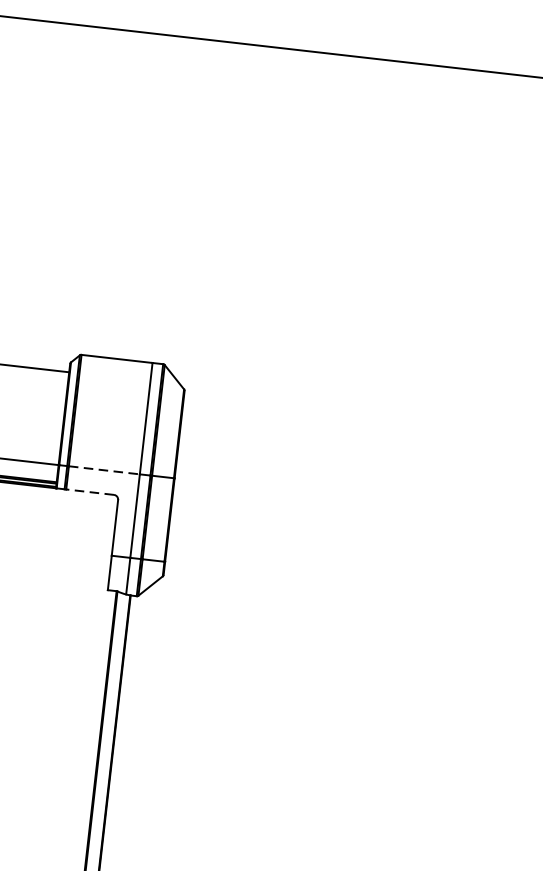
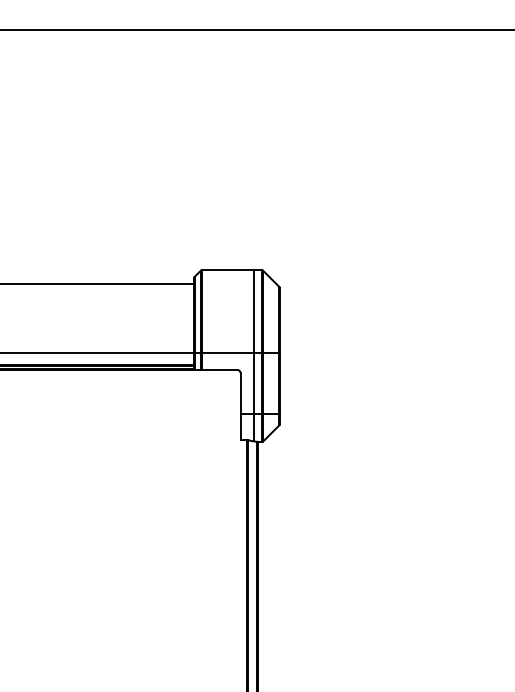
line: (105, 470) -> (228, 352), dashed -> solid
line: (90, 491) -> (219, 369), dashed -> solid

